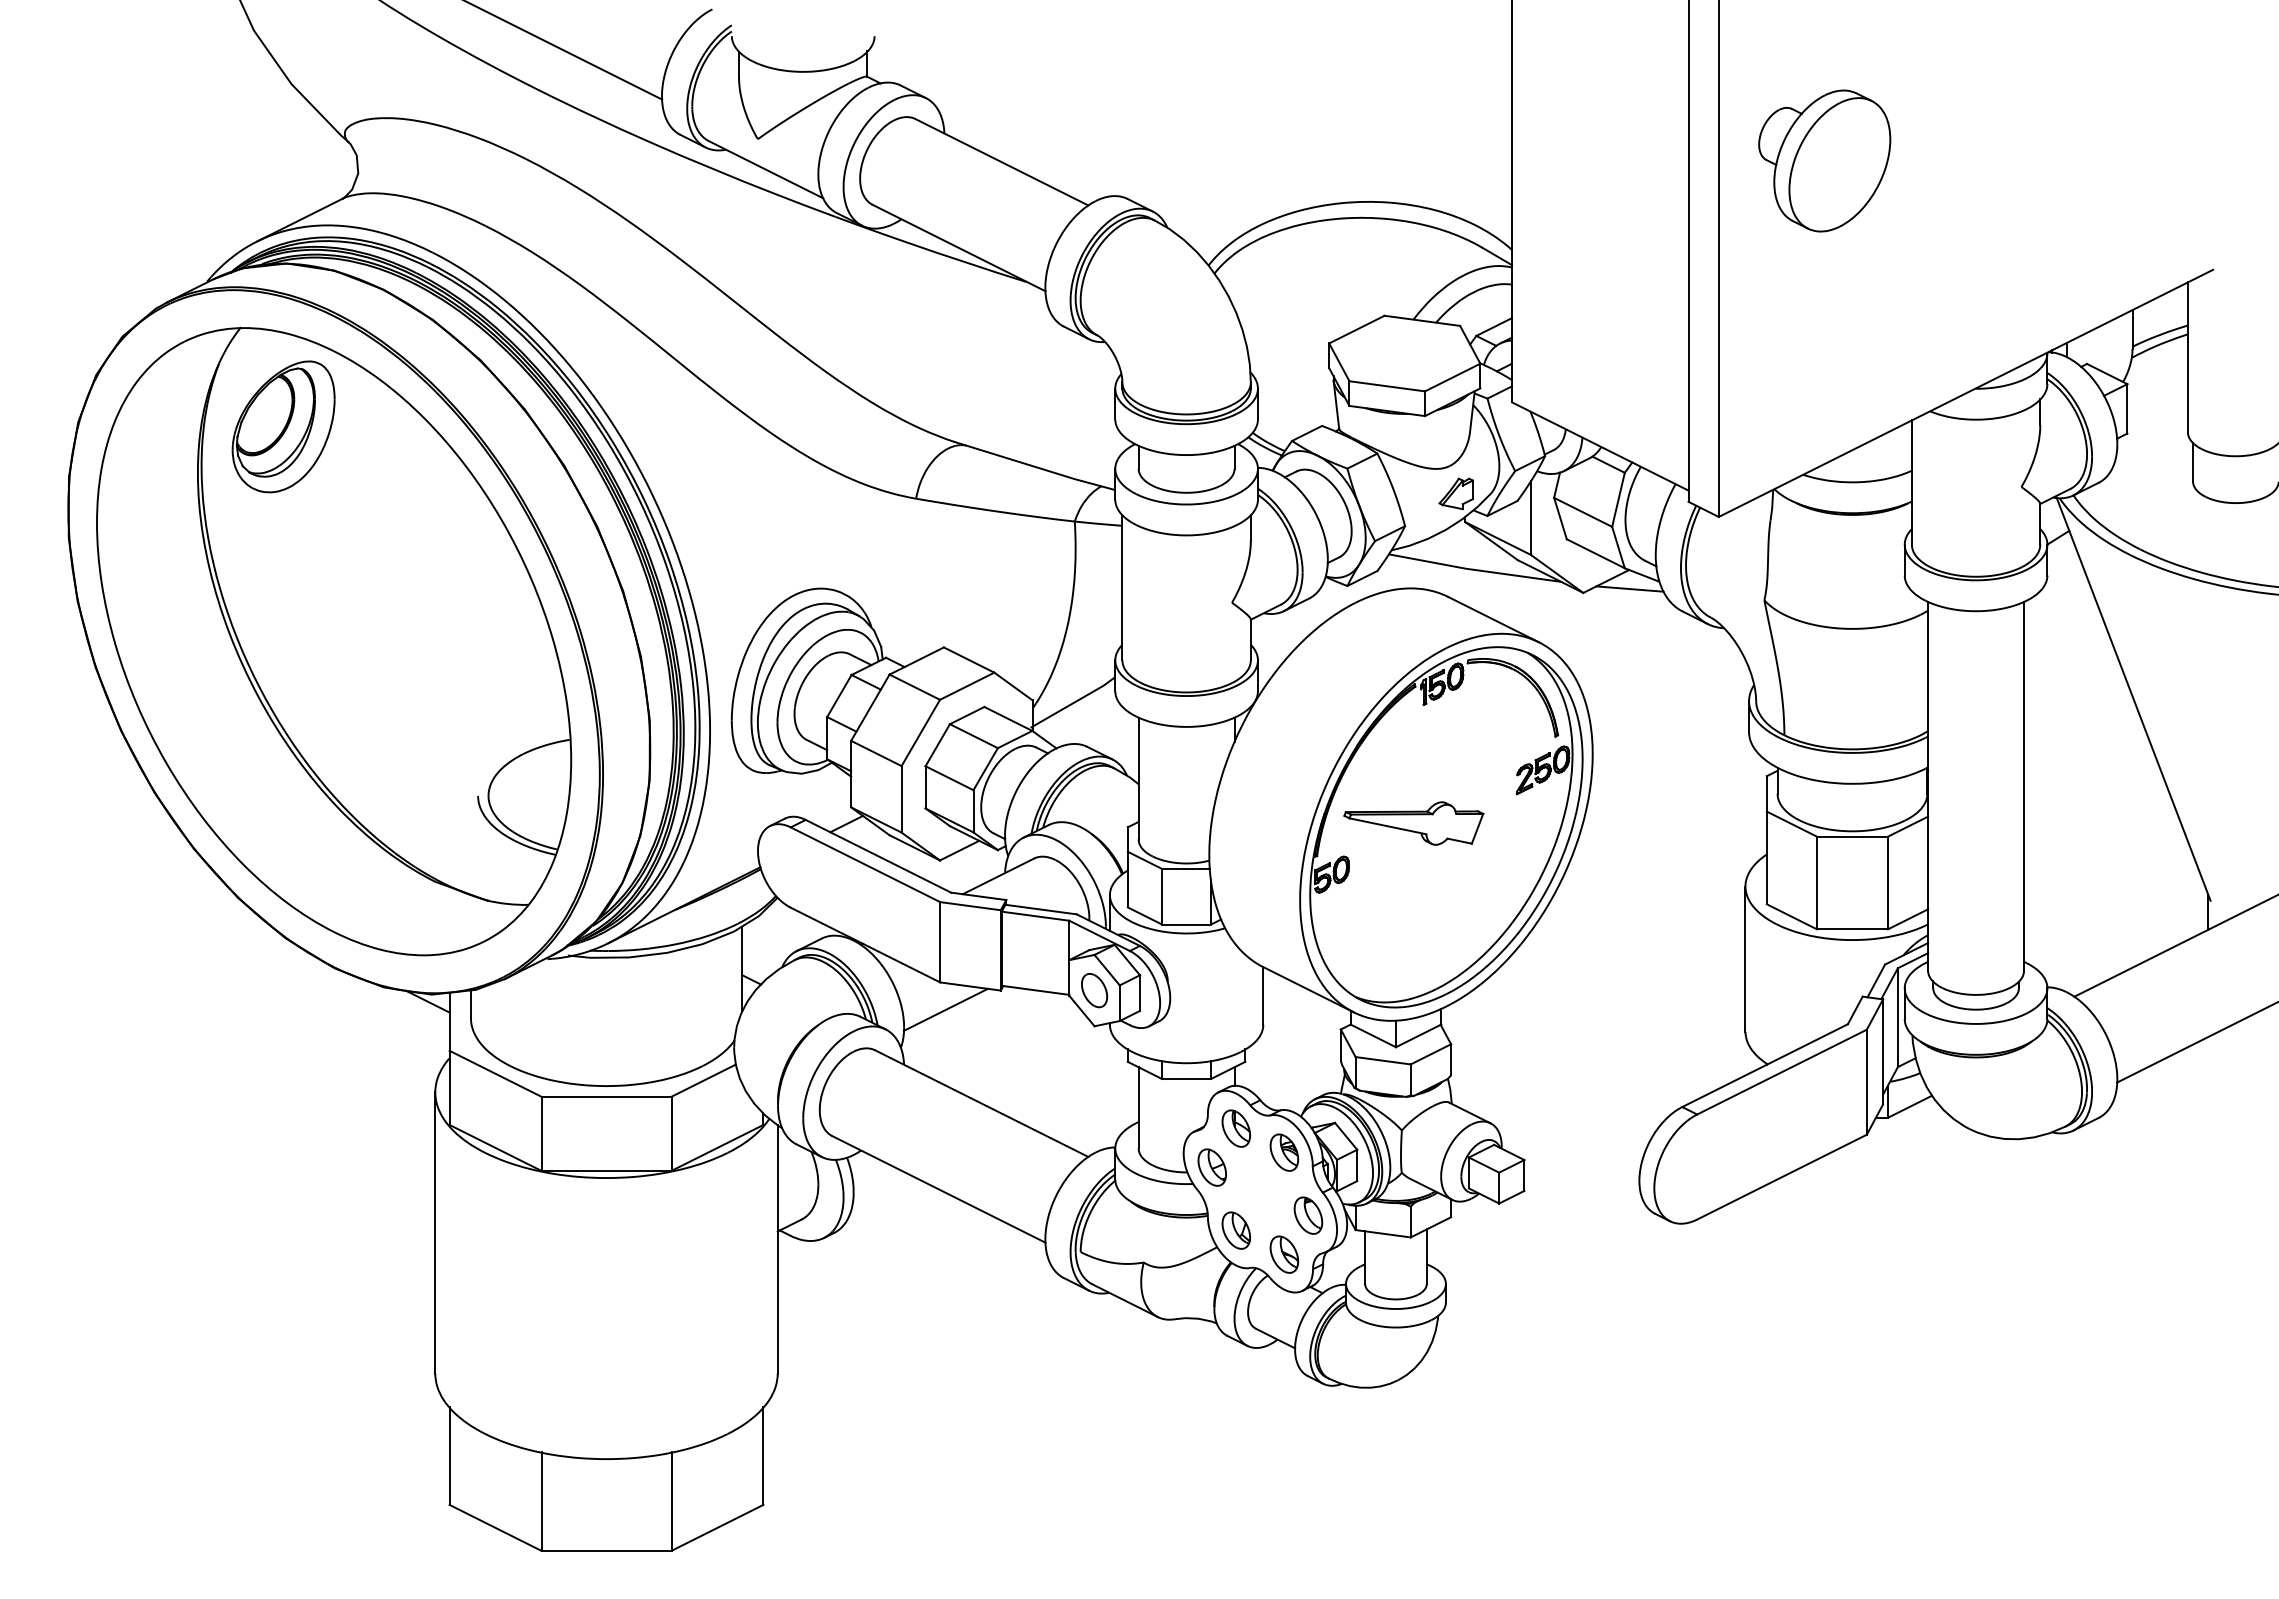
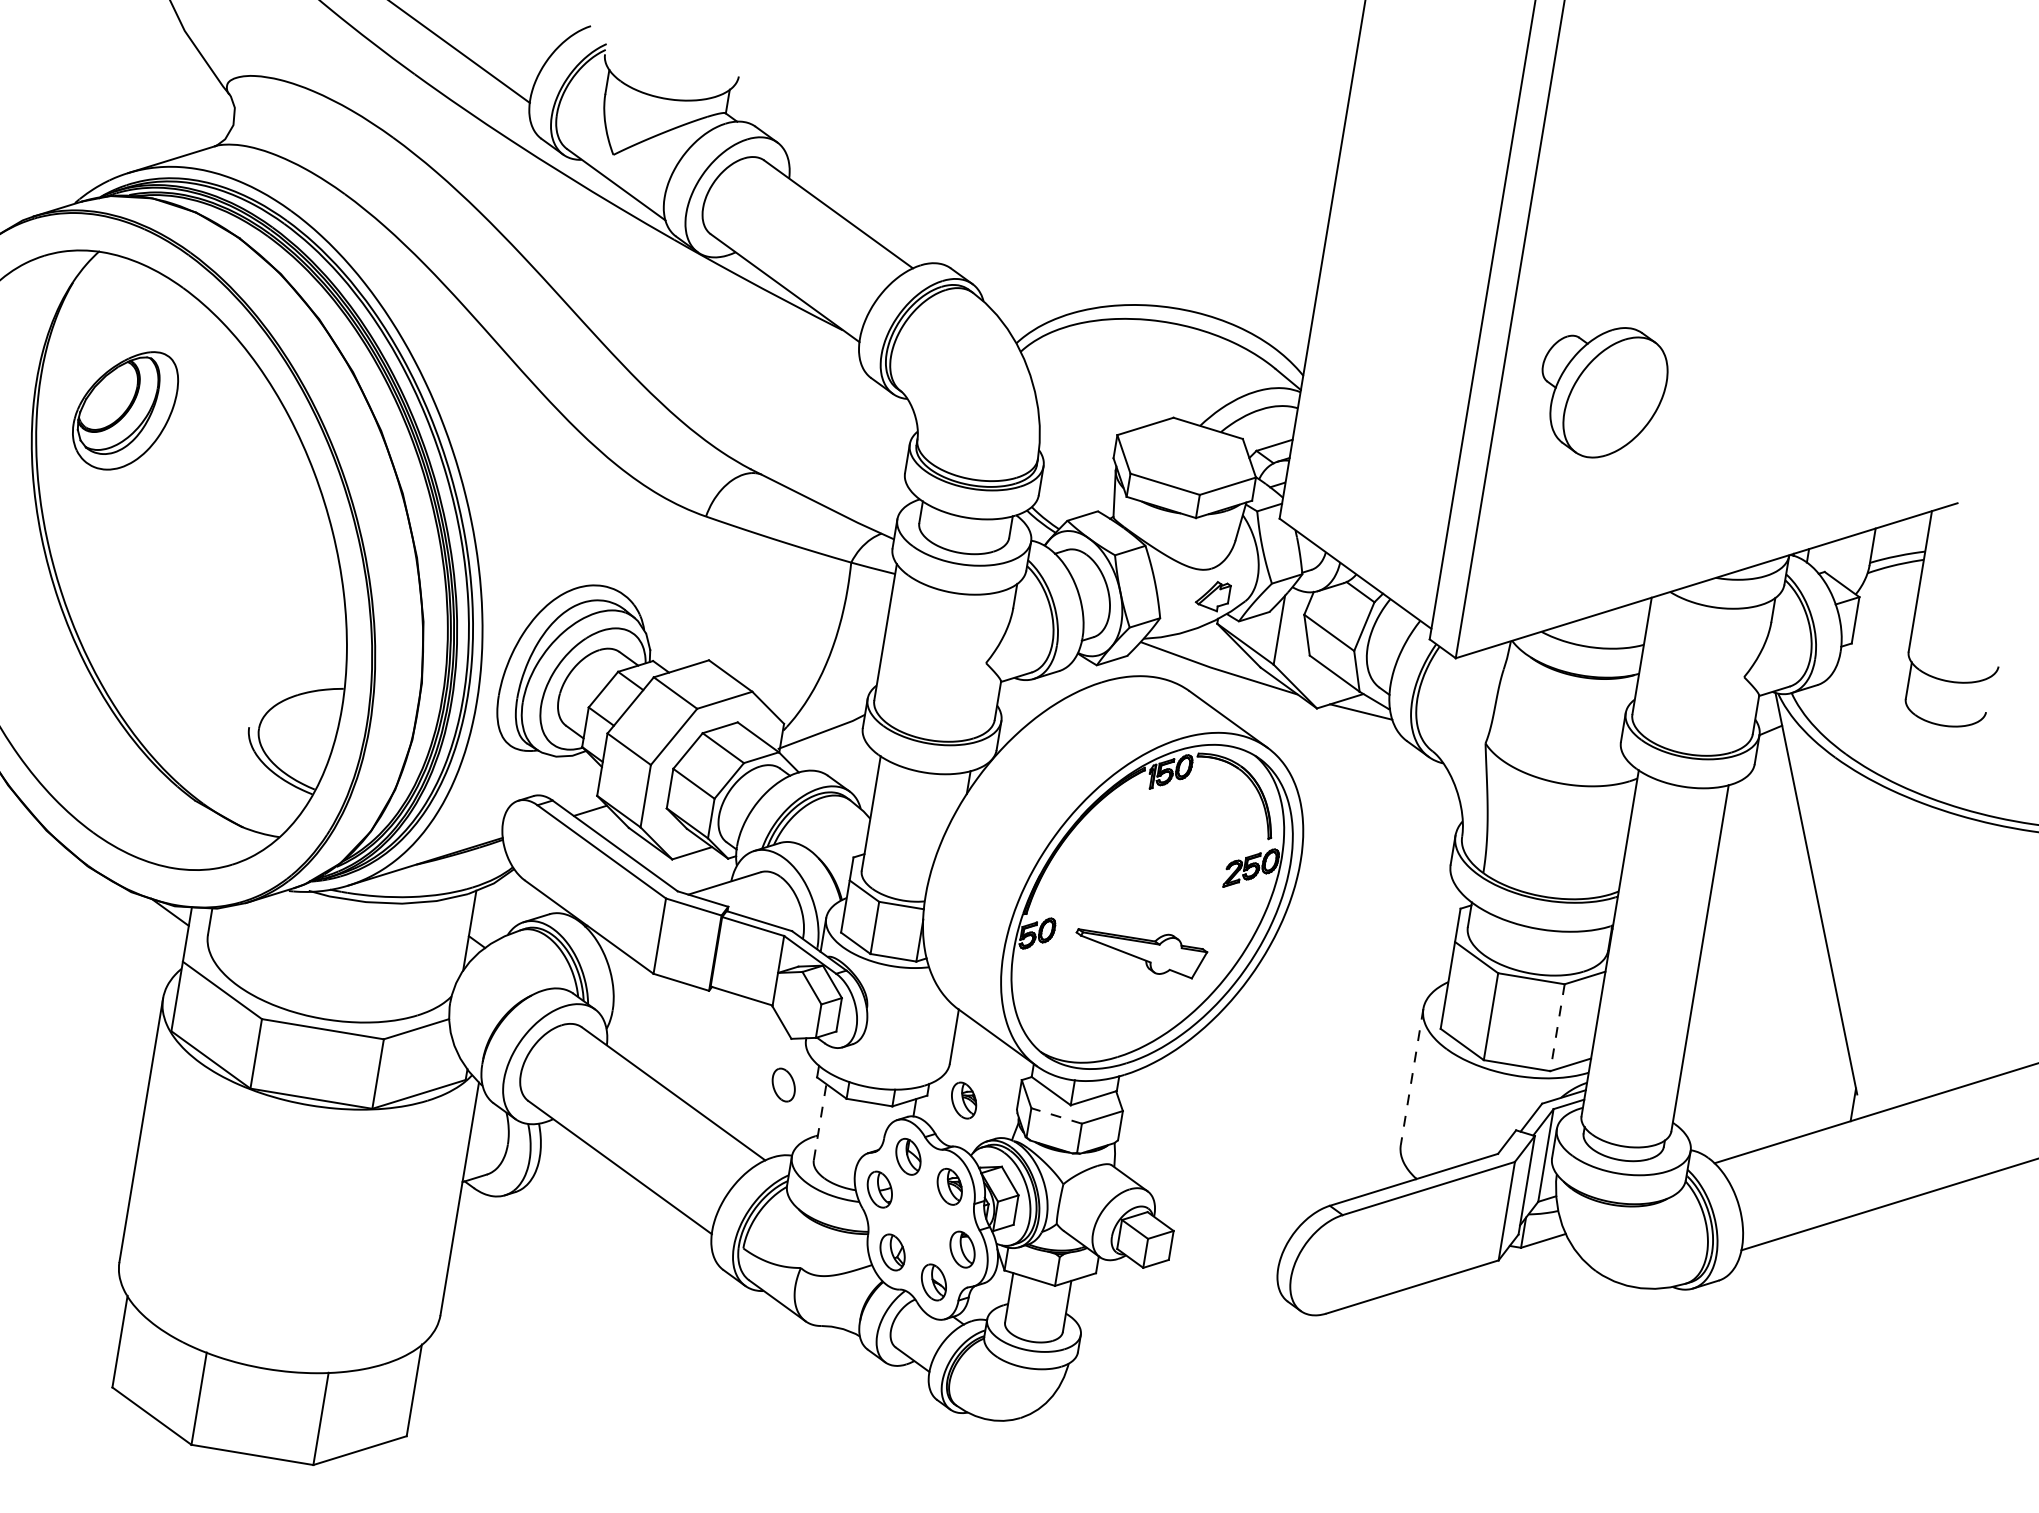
part: (1824, 160) -> (1601, 391), moved
part: (283, 426) -> (124, 409), moved
part: (1413, 823) -> (1140, 950), moved
line: (1887, 883) -> (1556, 1028), solid -> dashed
line: (1745, 959) -> (1412, 1077), solid -> dashed
part: (1094, 990) -> (783, 1085), moved
line: (945, 1009) -> (654, 999), removed
part: (1284, 1060) -> (964, 1100), added
line: (1383, 1060) -> (1057, 1115), solid -> dashed
line: (1138, 1107) -> (820, 1121), solid -> dashed

